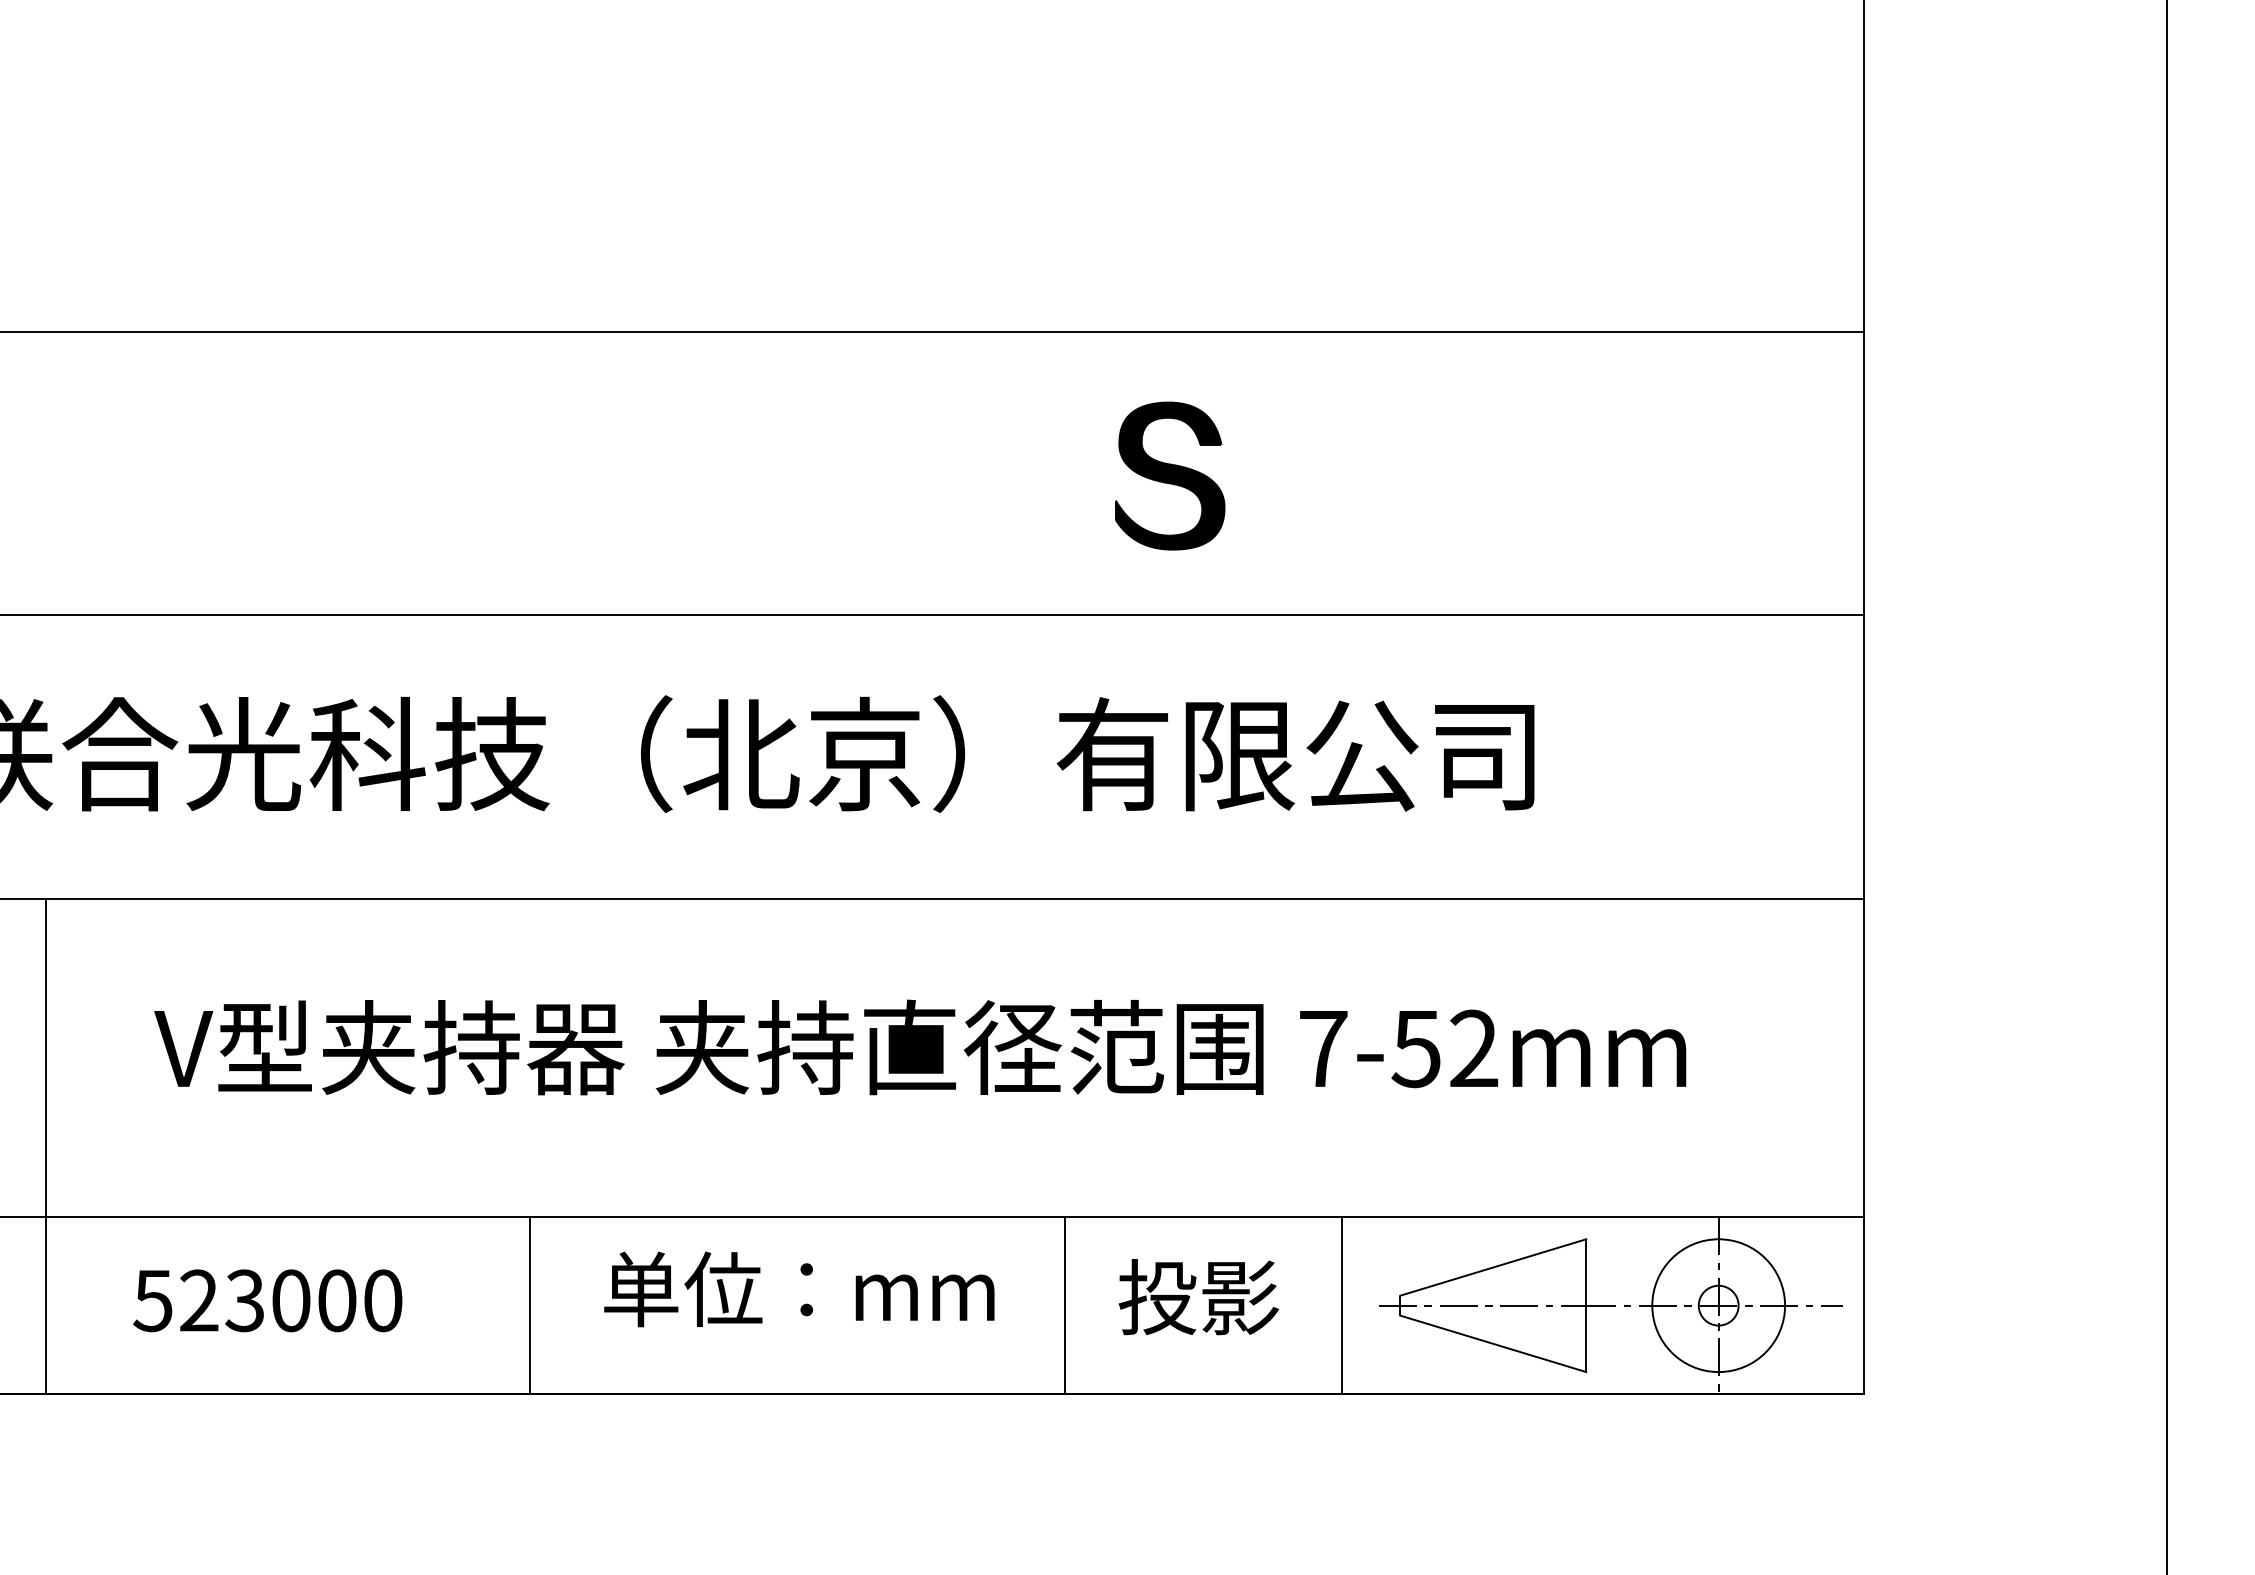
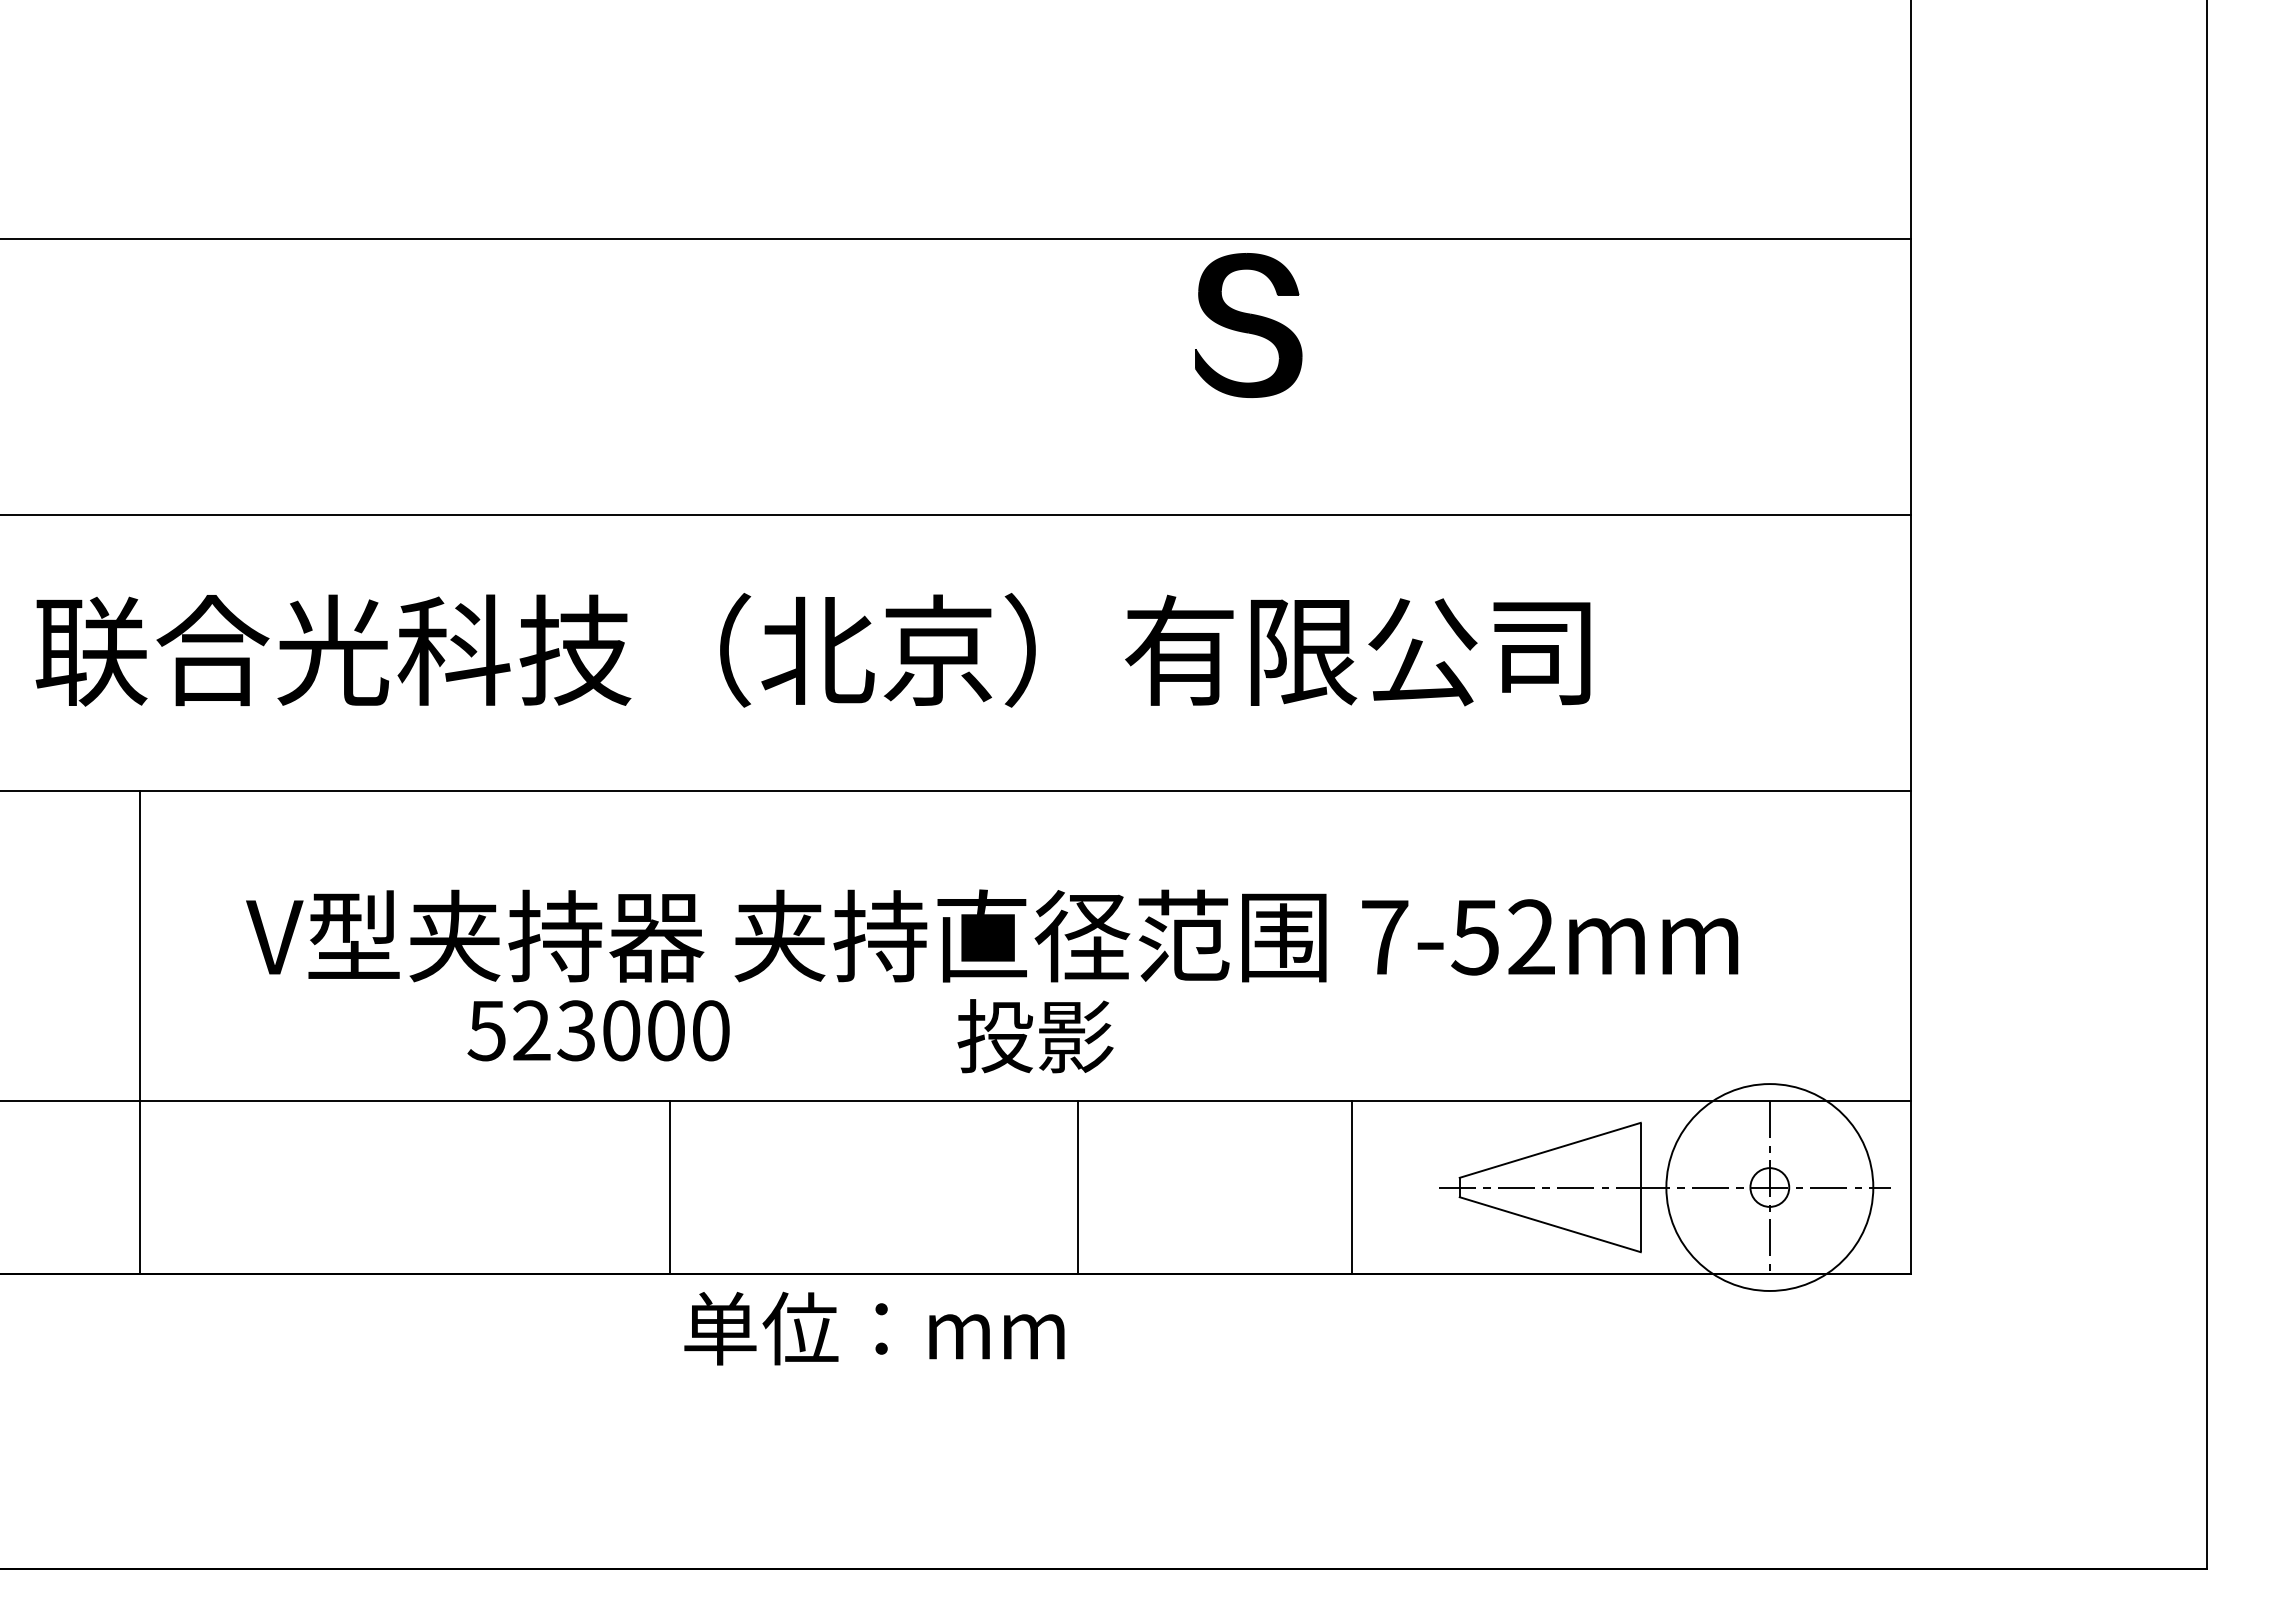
part: (1170, 476) -> (1248, 325), moved
text: (799, 1289) -> (874, 1328), moved
text: (1198, 1297) -> (1035, 1036), moved
text: (267, 1300) -> (598, 1030), moved
line: (529, 1305) -> (669, 1187), moved
line: (1065, 1305) -> (1078, 1187), moved
line: (1342, 1305) -> (1352, 1187), moved
circle: (1718, 1305) -> (1769, 1187), size x1.6

